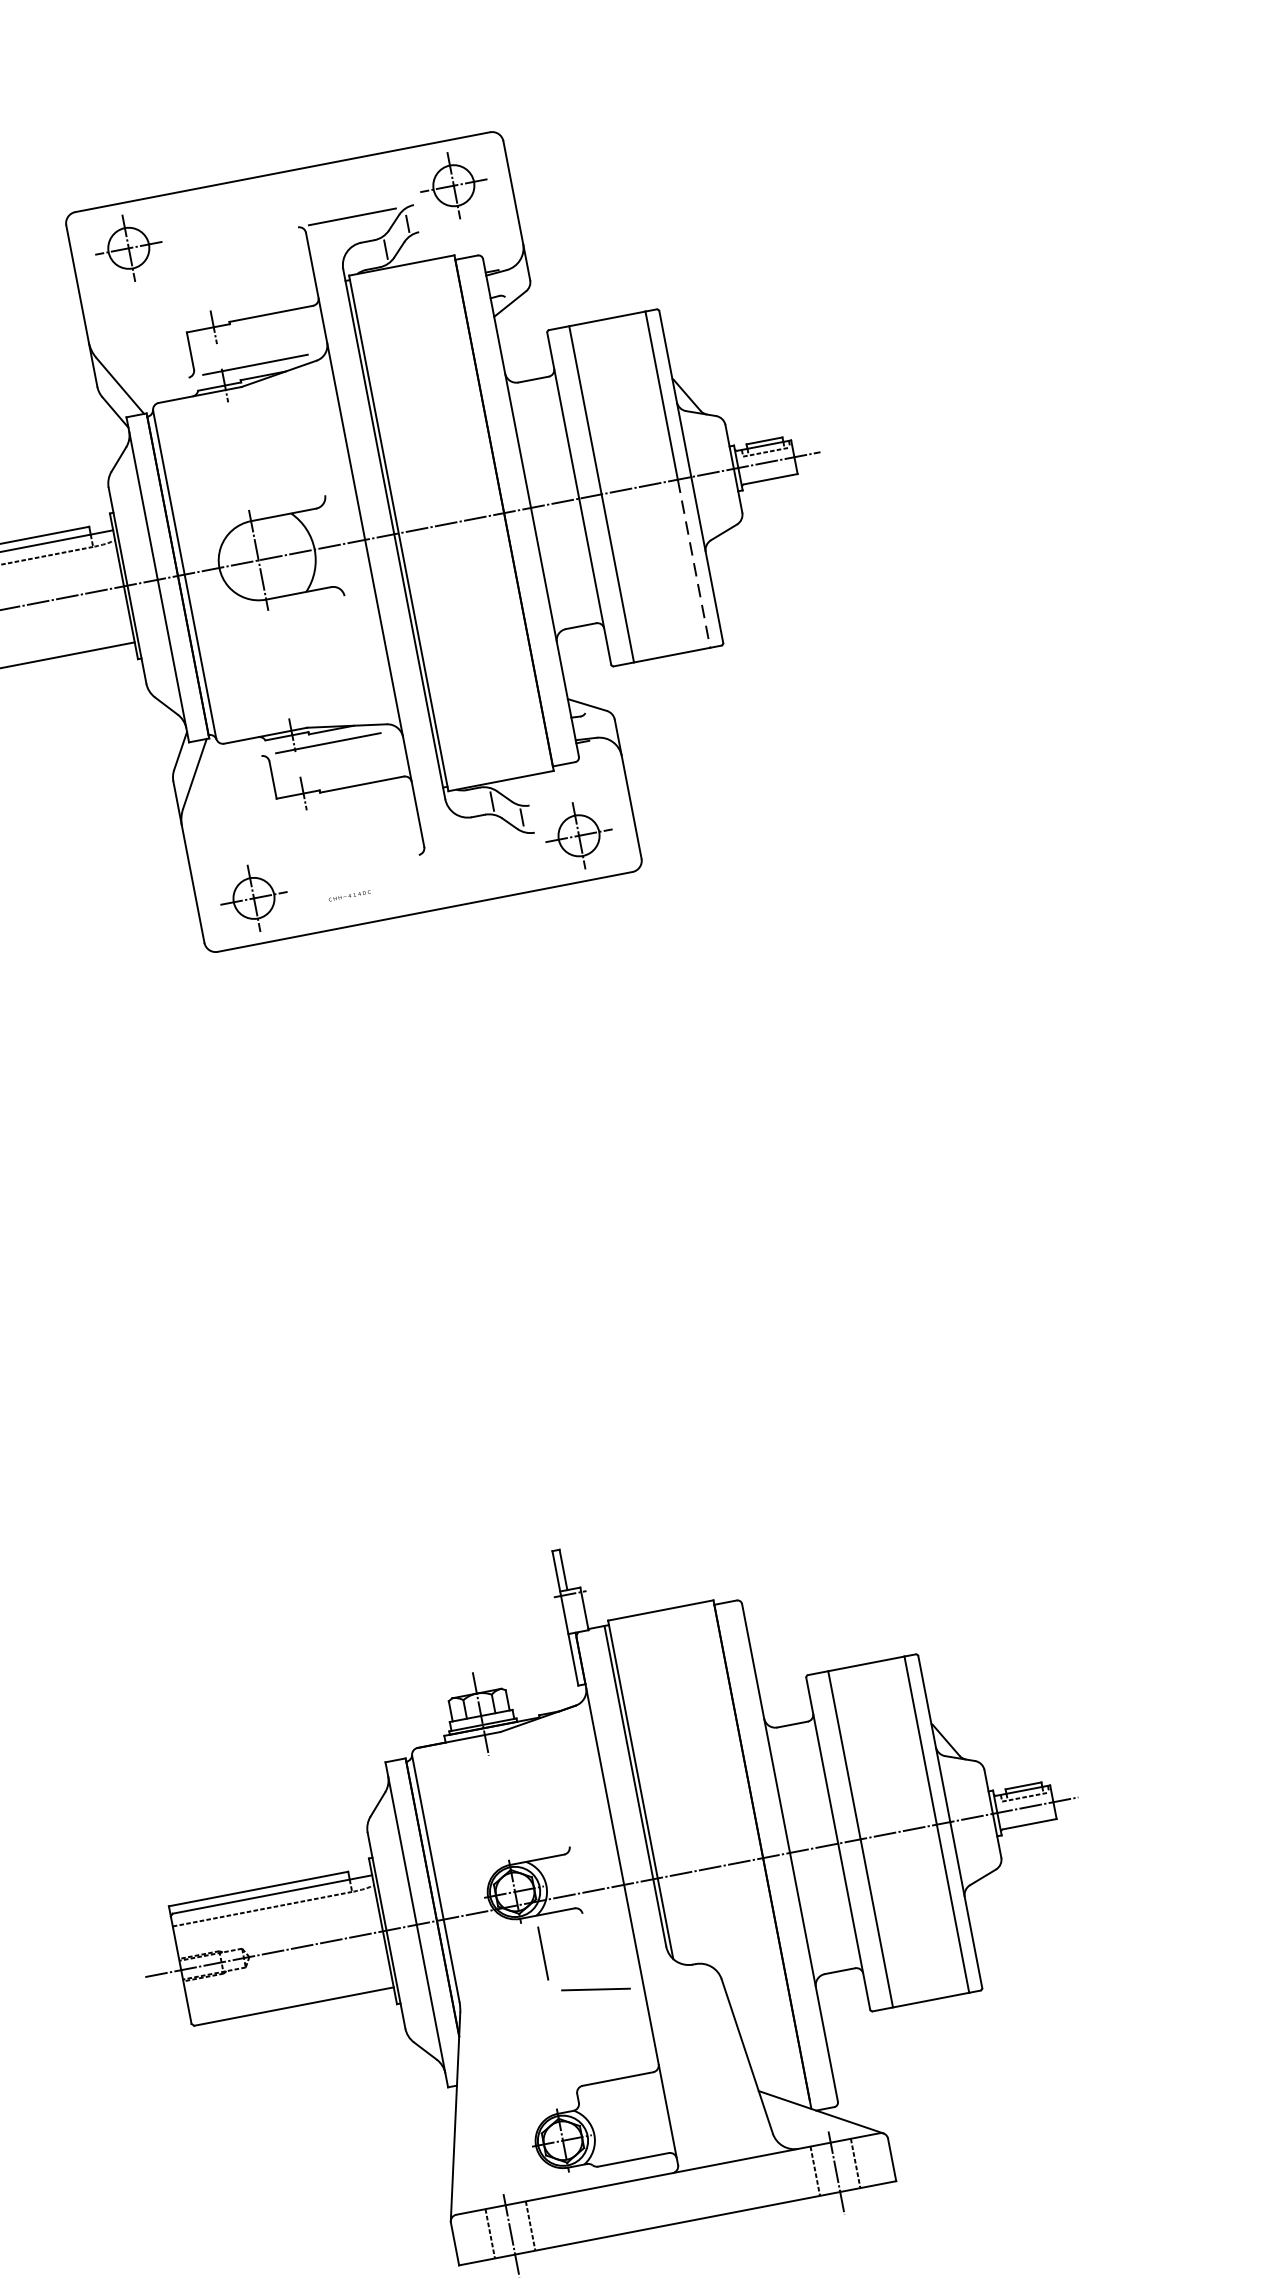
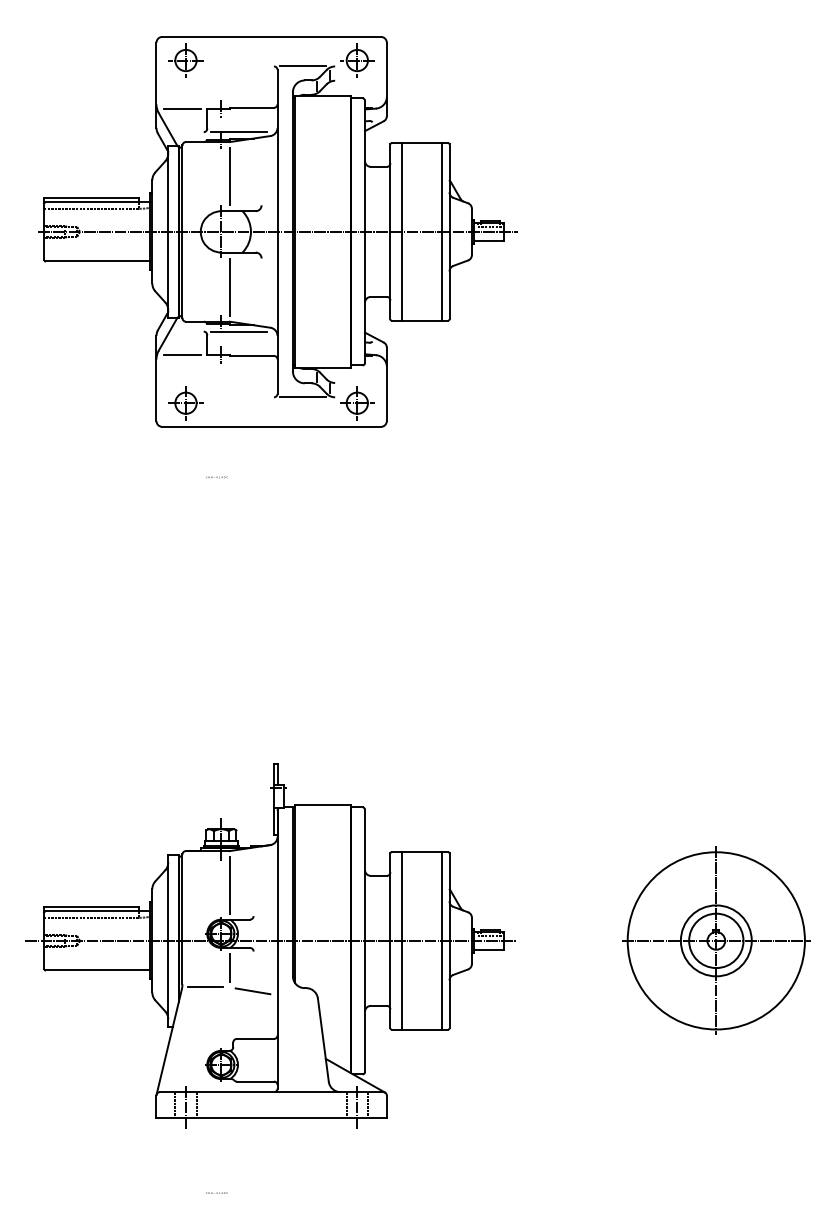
line: (138, 342) -> (181, 109), added
line: (253, 452) -> (229, 176), added
line: (694, 564) -> (442, 276), dashed -> solid
line: (293, 661) -> (229, 286), added
line: (227, 807) -> (181, 354), added
line: (472, 844) -> (302, 397), added
text: (349, 896) -> (216, 477), moved
line: (512, 1797) -> (229, 885), added
line: (502, 2000) -> (204, 987), added

